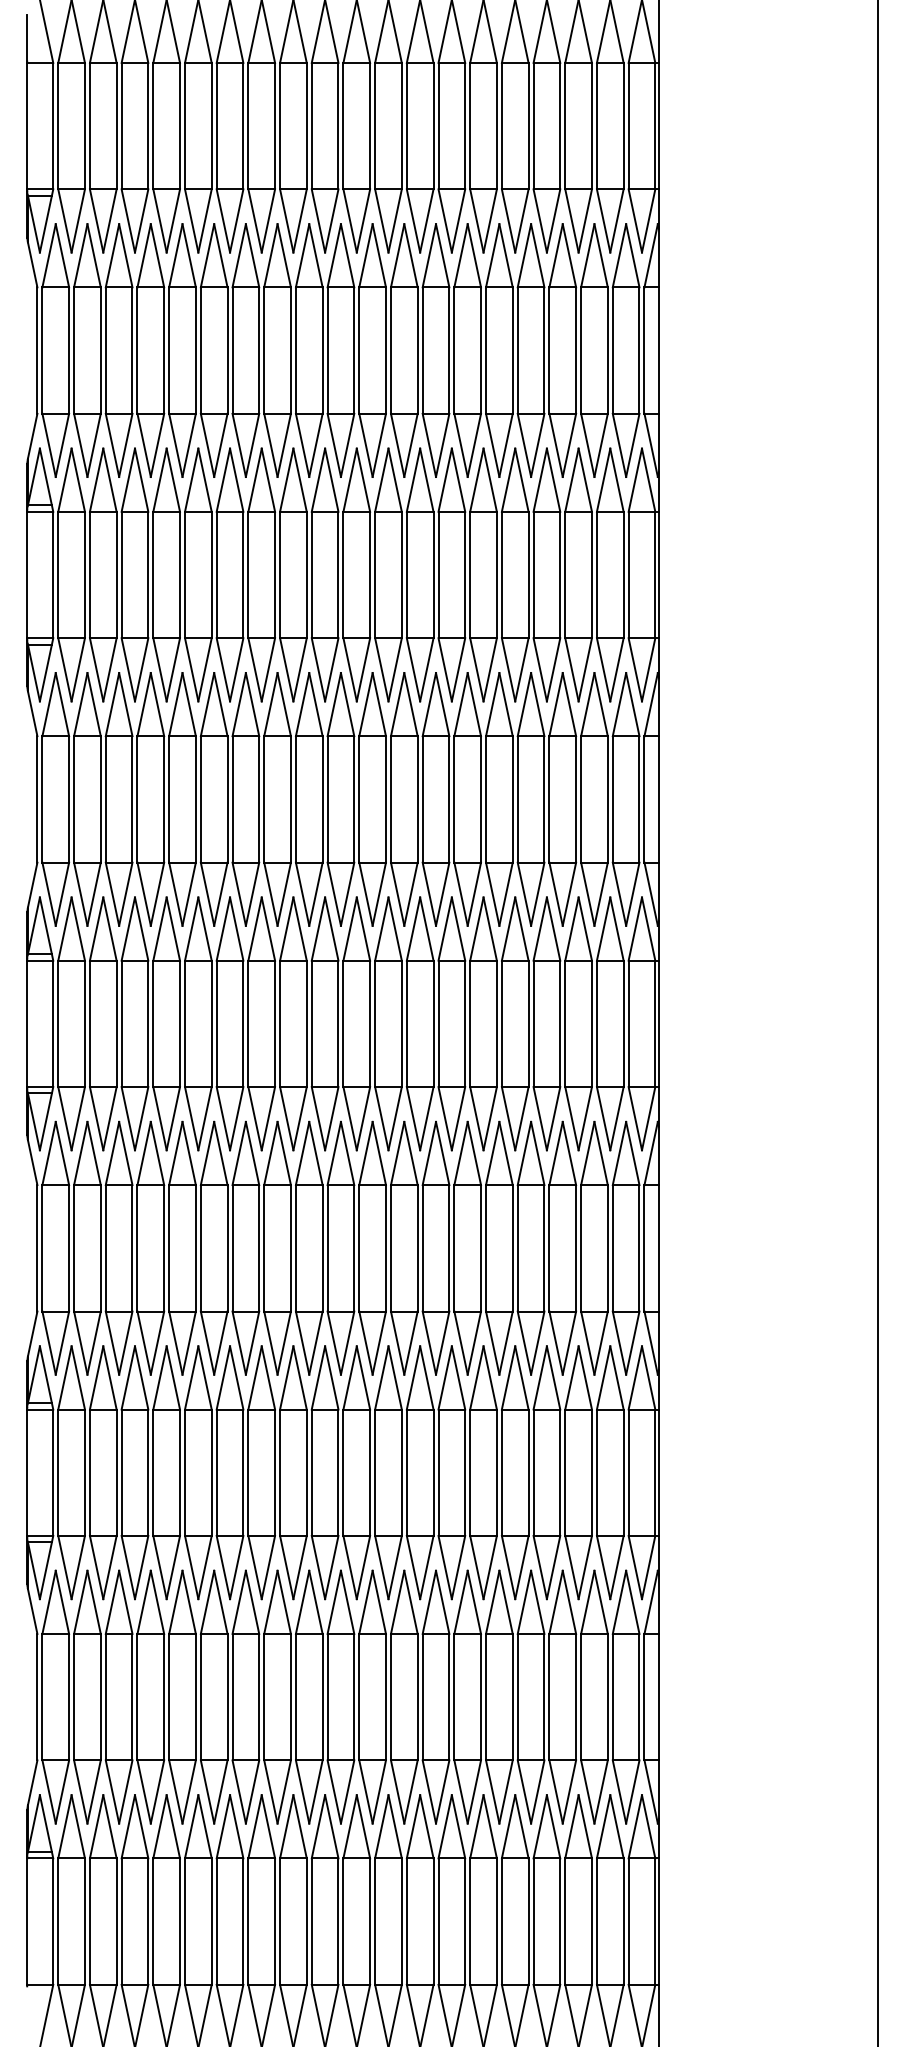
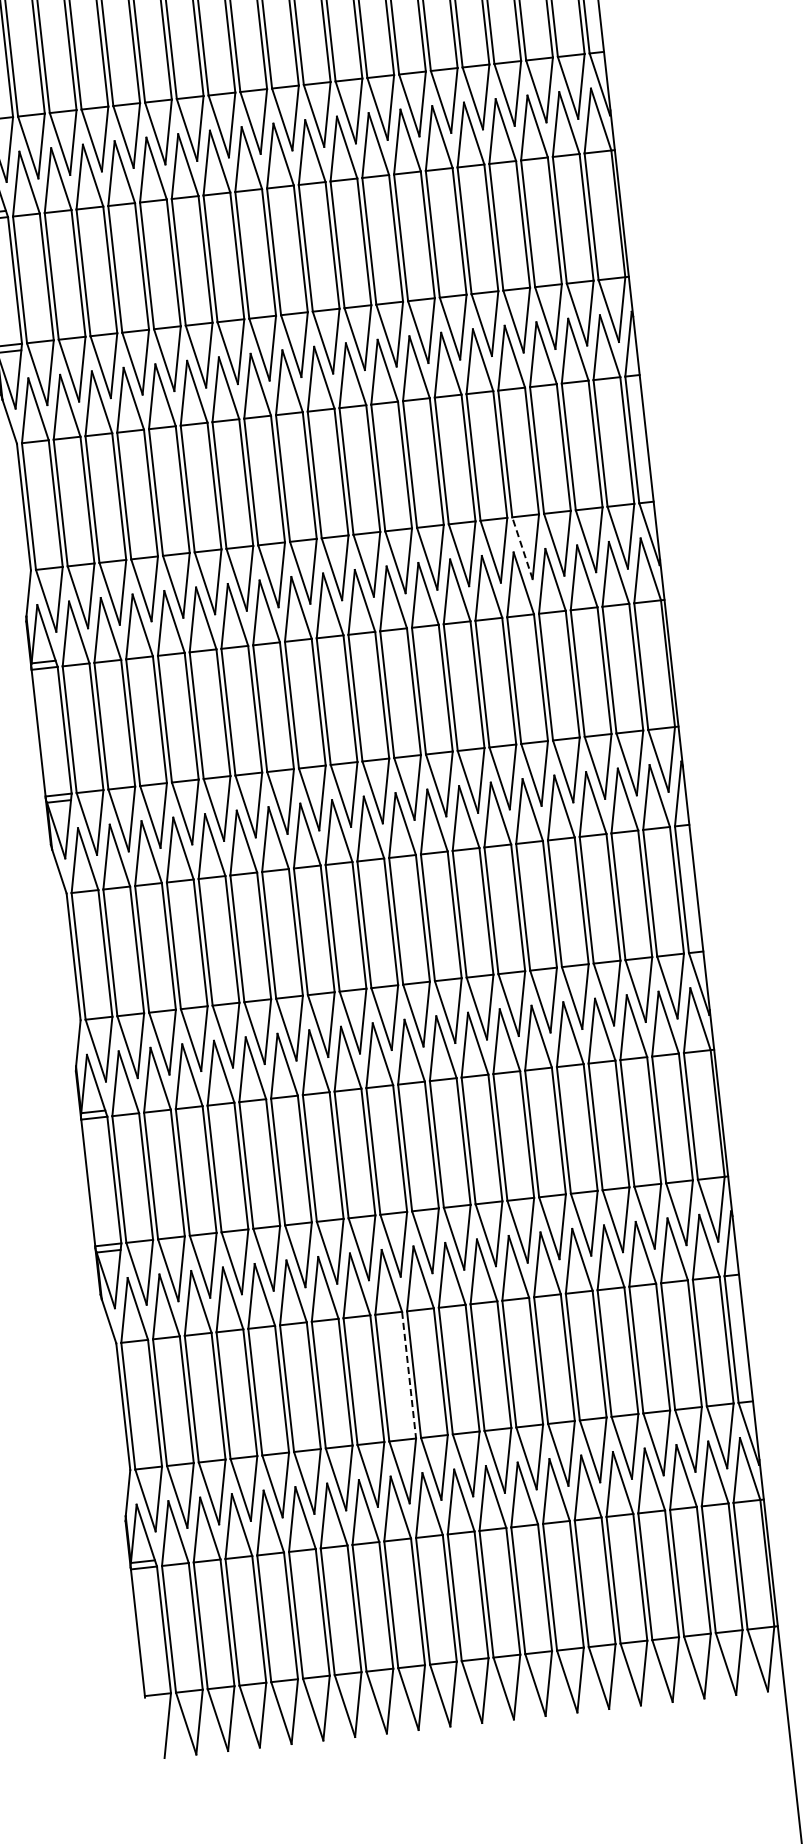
line: (524, 893) -> (522, 547), solid -> dashed
line: (322, 1697) -> (409, 1375), solid -> dashed

